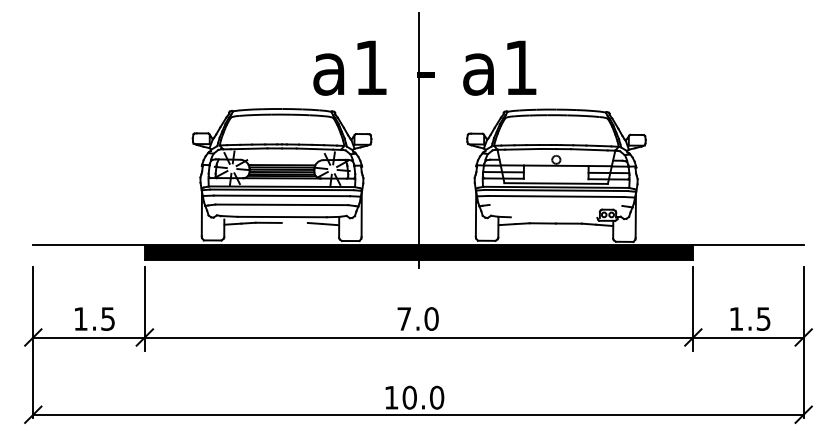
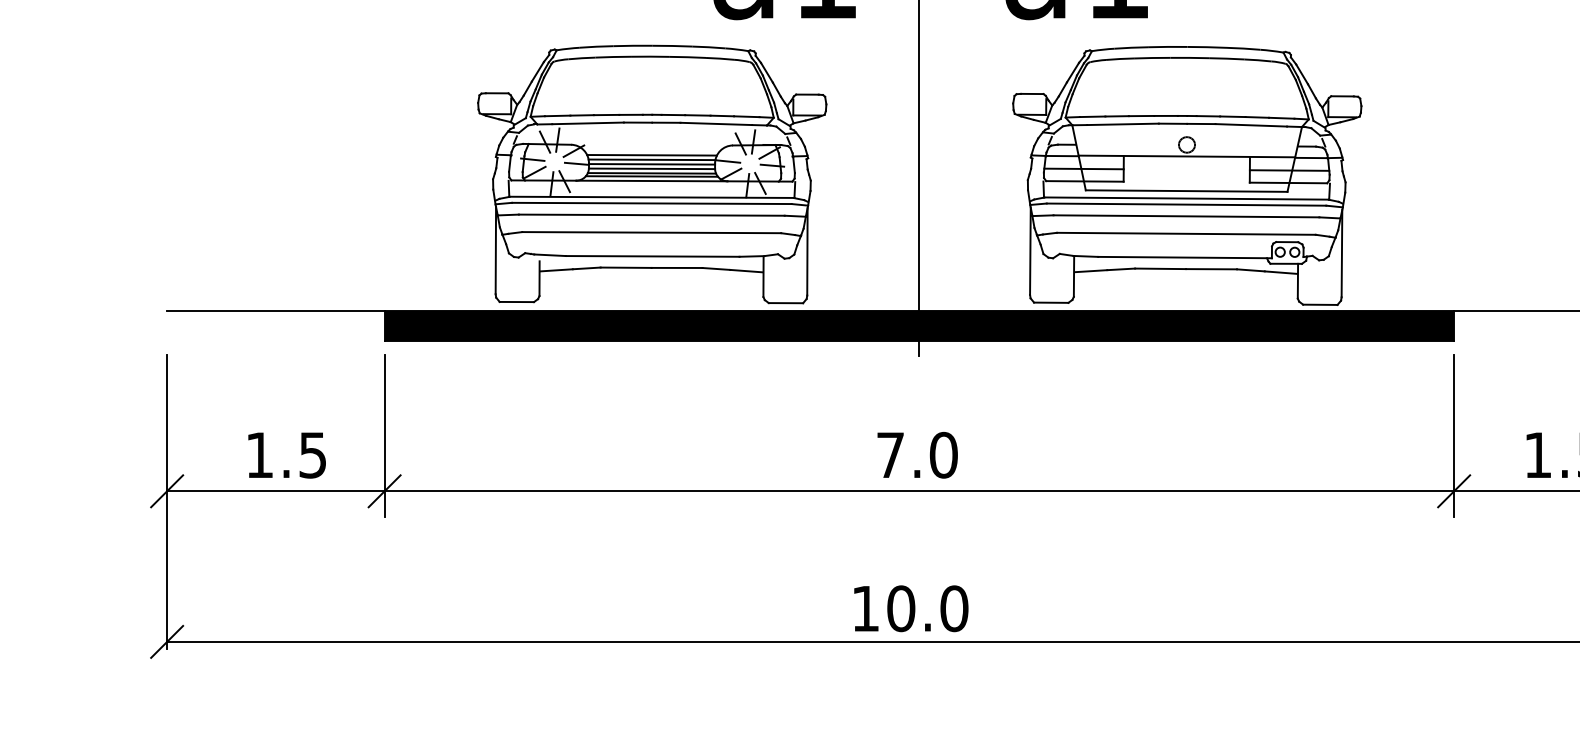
line: (555, 204) -> (1185, 231), added
line: (554, 217) -> (1183, 257), added
line: (294, 222) -> (676, 267), added

